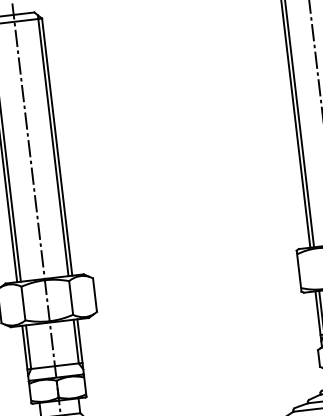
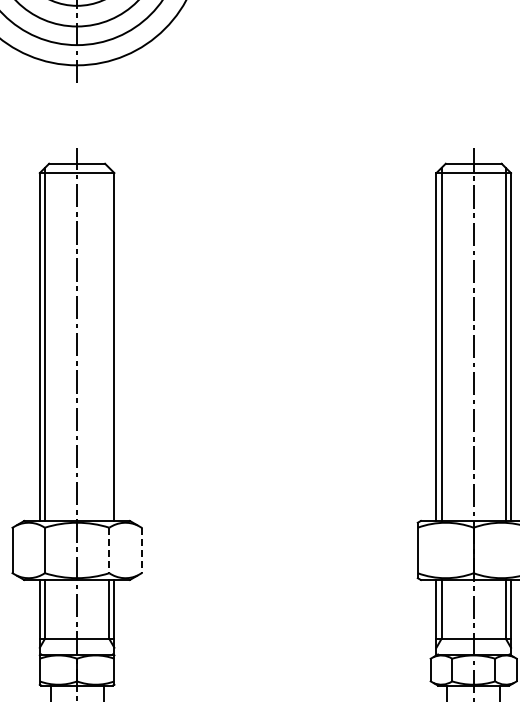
line: (53, 145) -> (109, 344), removed
line: (94, 295) -> (141, 550), solid -> dashed
line: (71, 297) -> (109, 550), solid -> dashed

